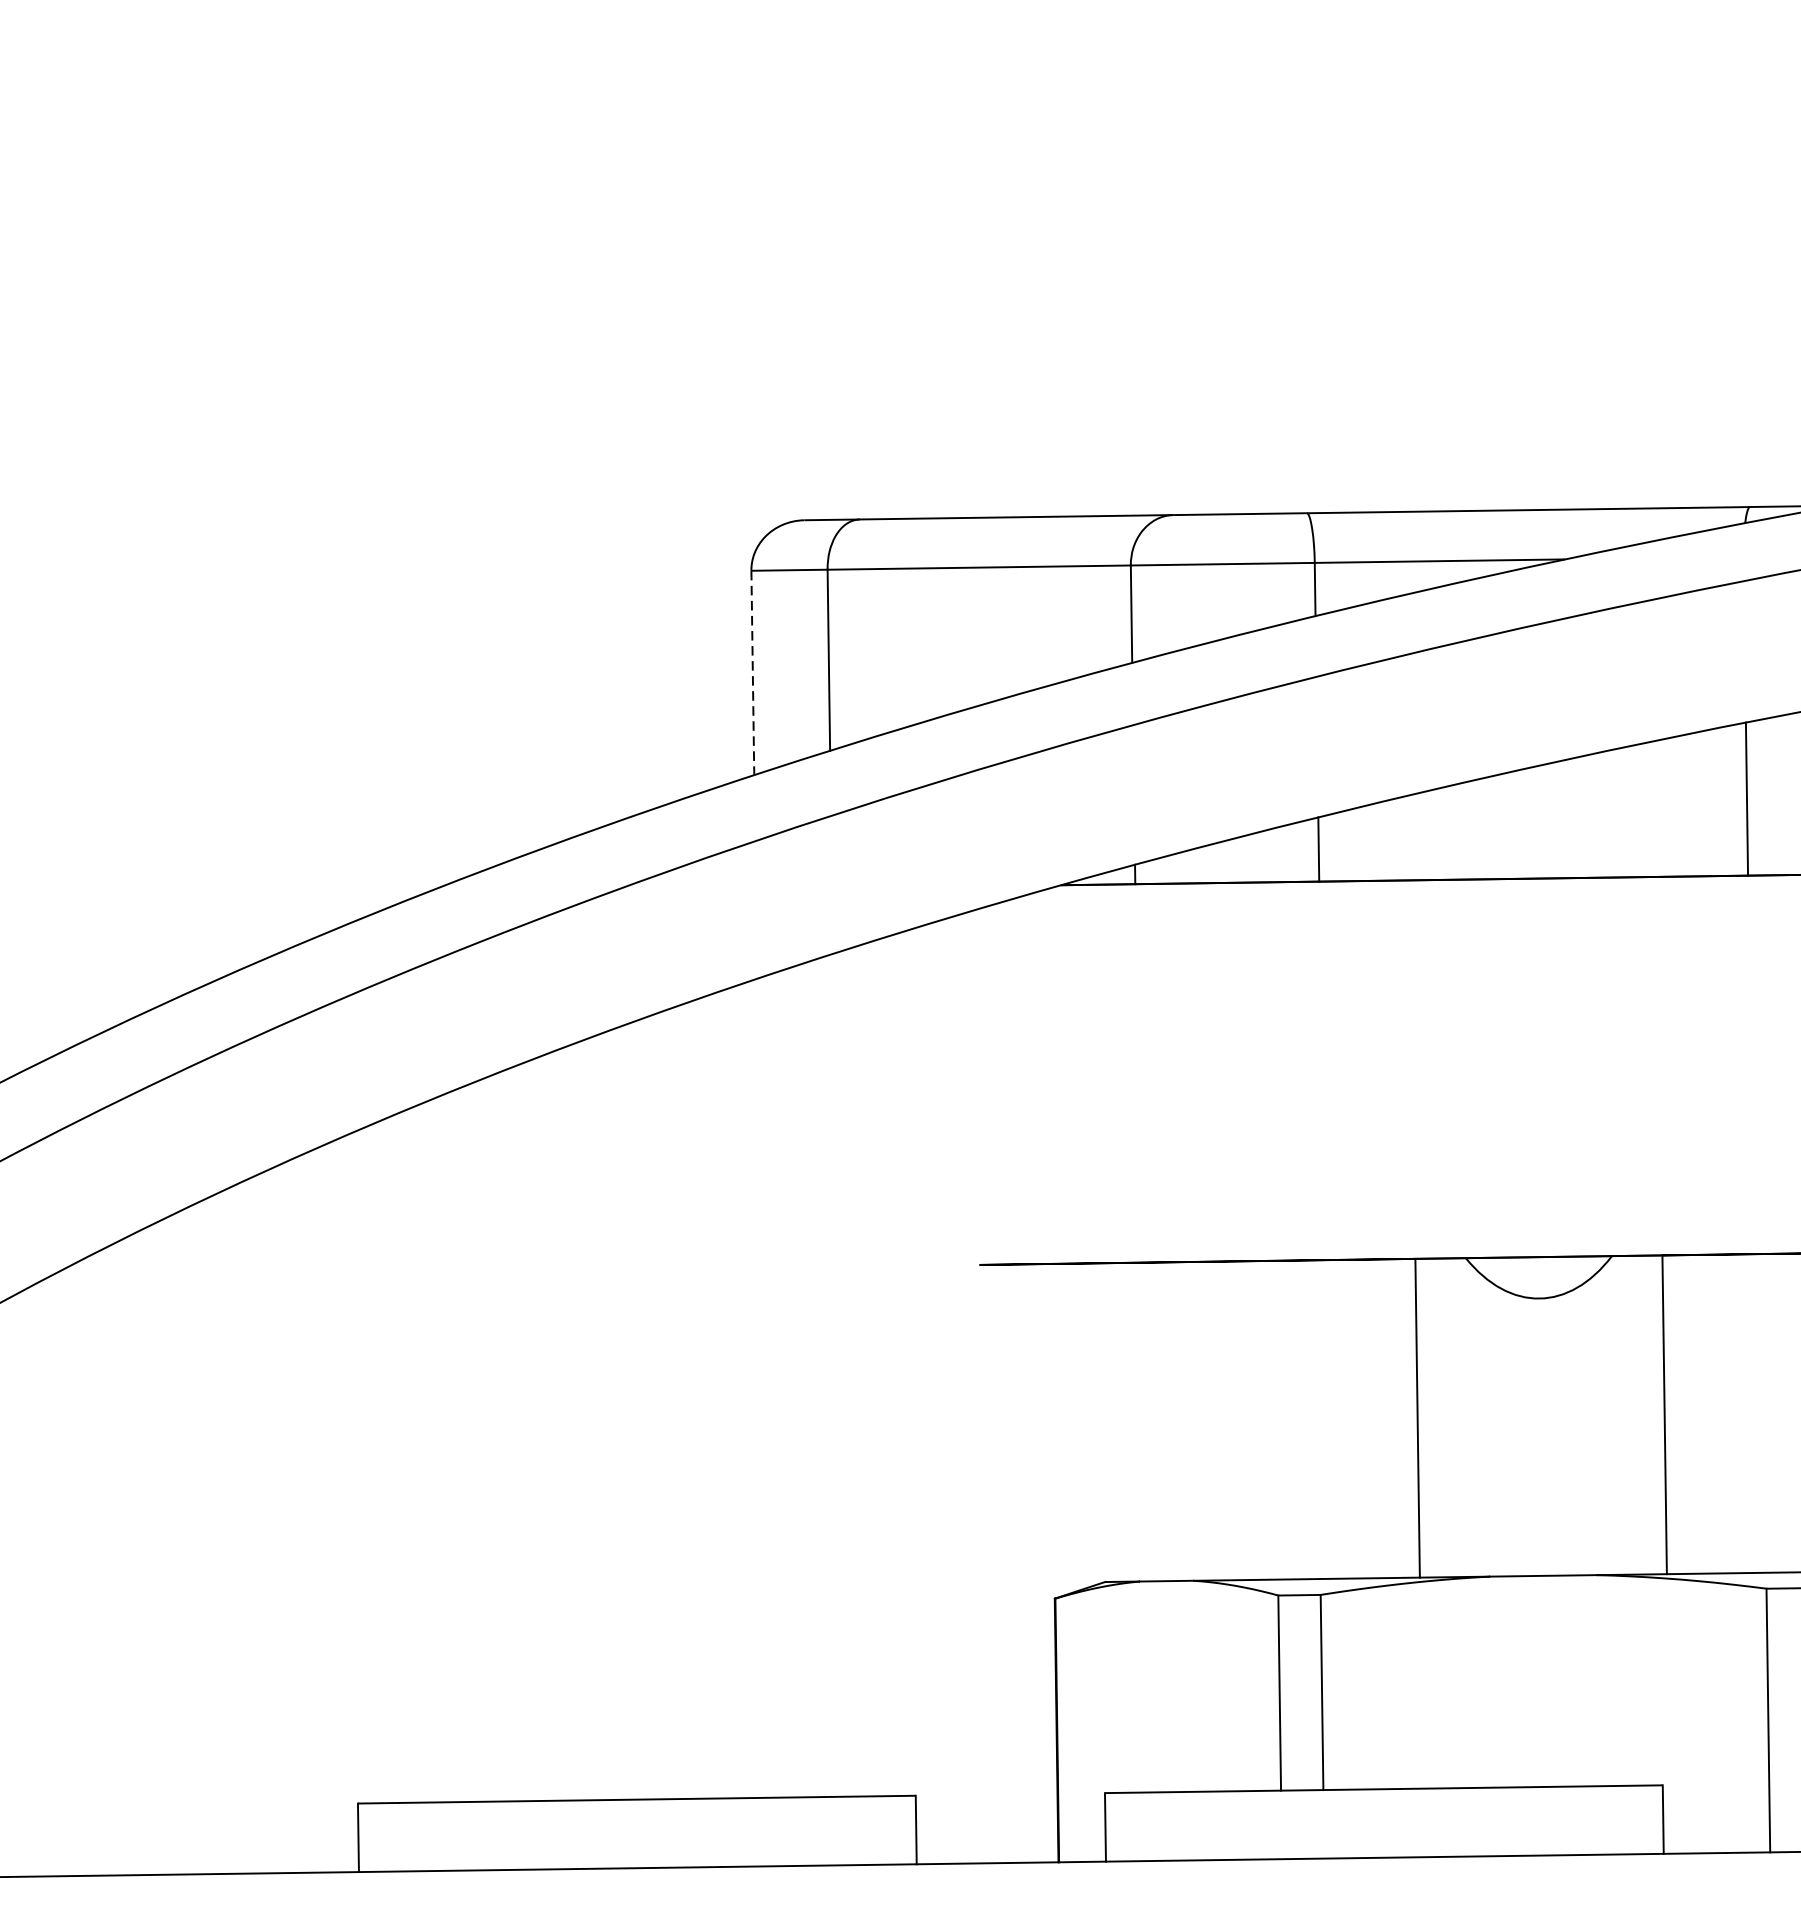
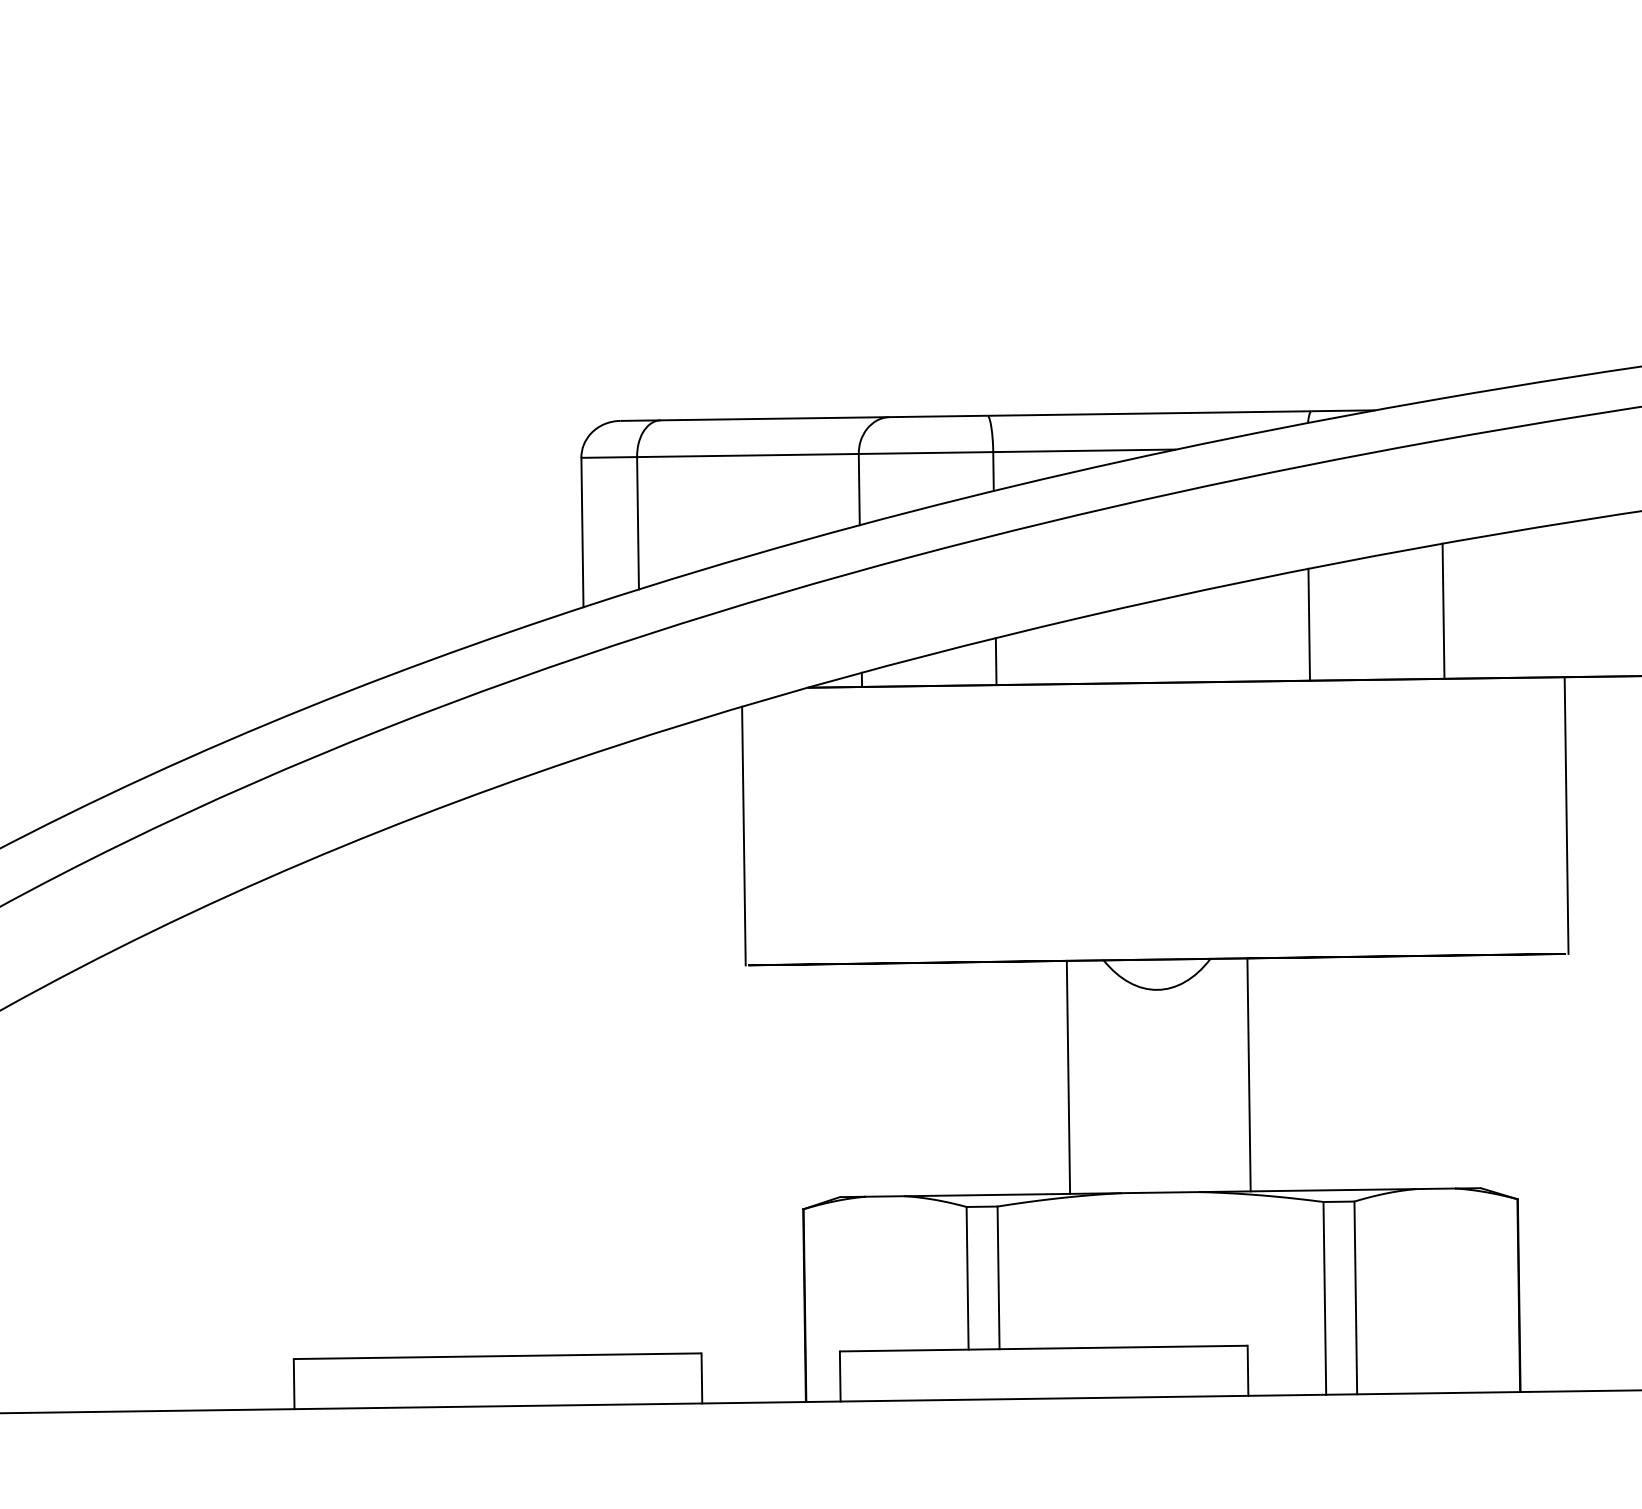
line: (752, 672) -> (582, 532), dashed -> solid
line: (973, 1087) -> (743, 835), added

